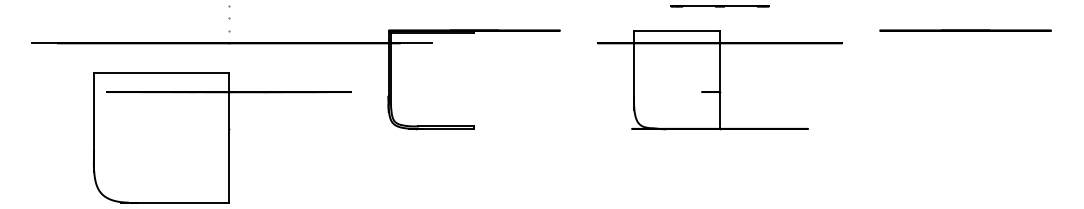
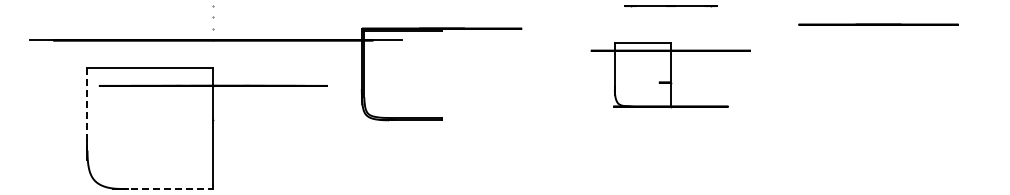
line: (965, 30) -> (878, 24), moved
part: (719, 79) -> (670, 74), size x0.7
line: (93, 117) -> (87, 109), solid -> dashed
line: (178, 202) -> (166, 188), solid -> dashed

